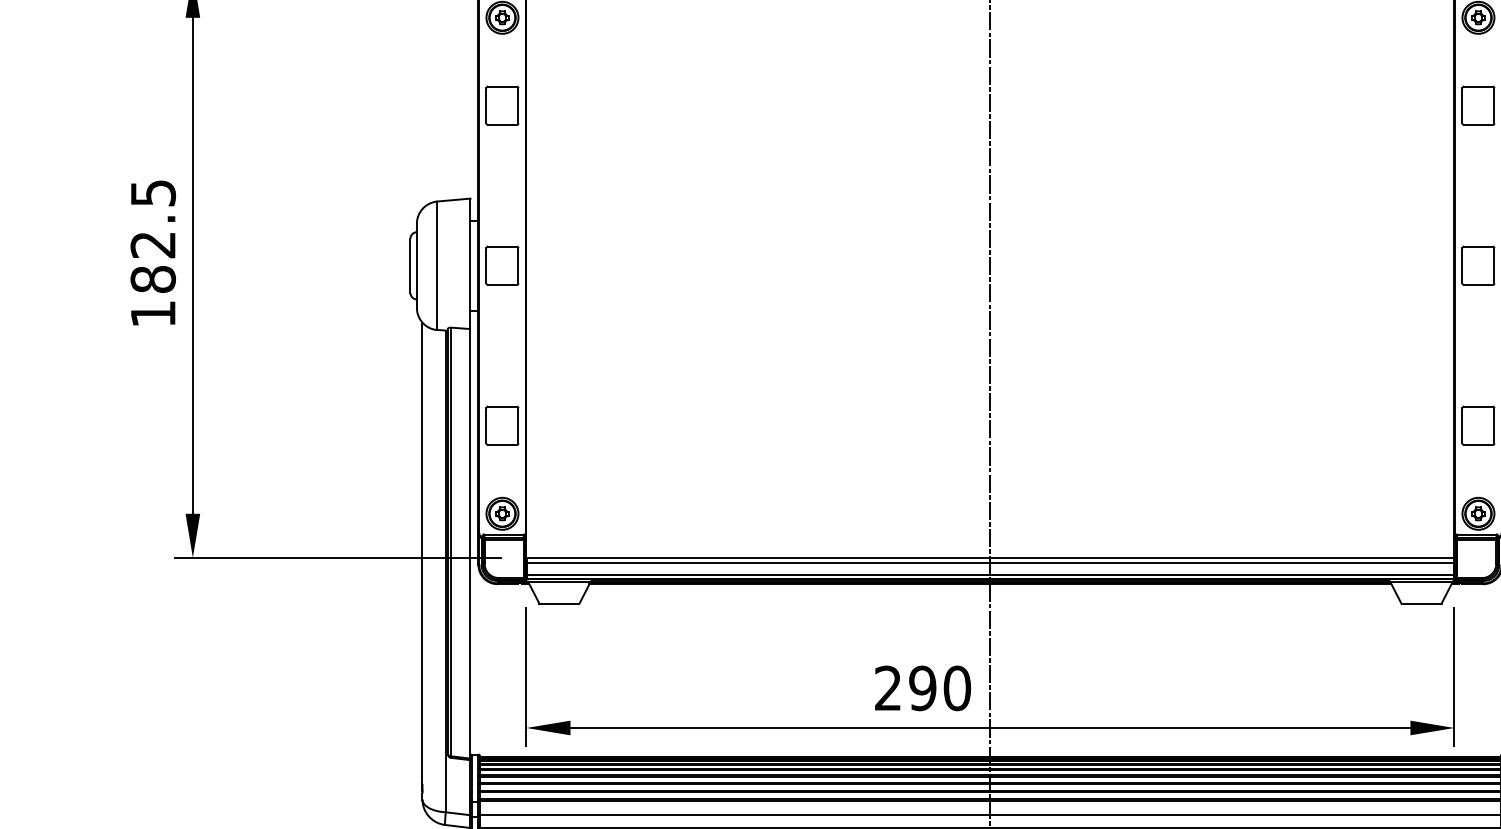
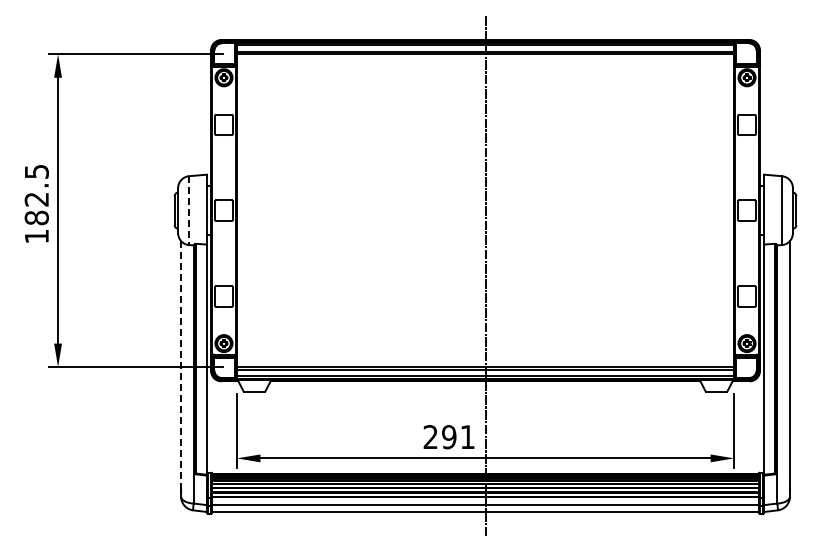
line: (438, 267) -> (189, 211), solid -> dashed
line: (423, 552) -> (181, 364), solid -> dashed
text: (956, 689) -> (467, 437), 290 -> 291

